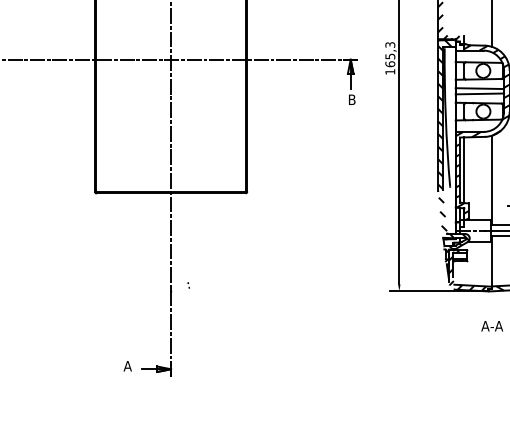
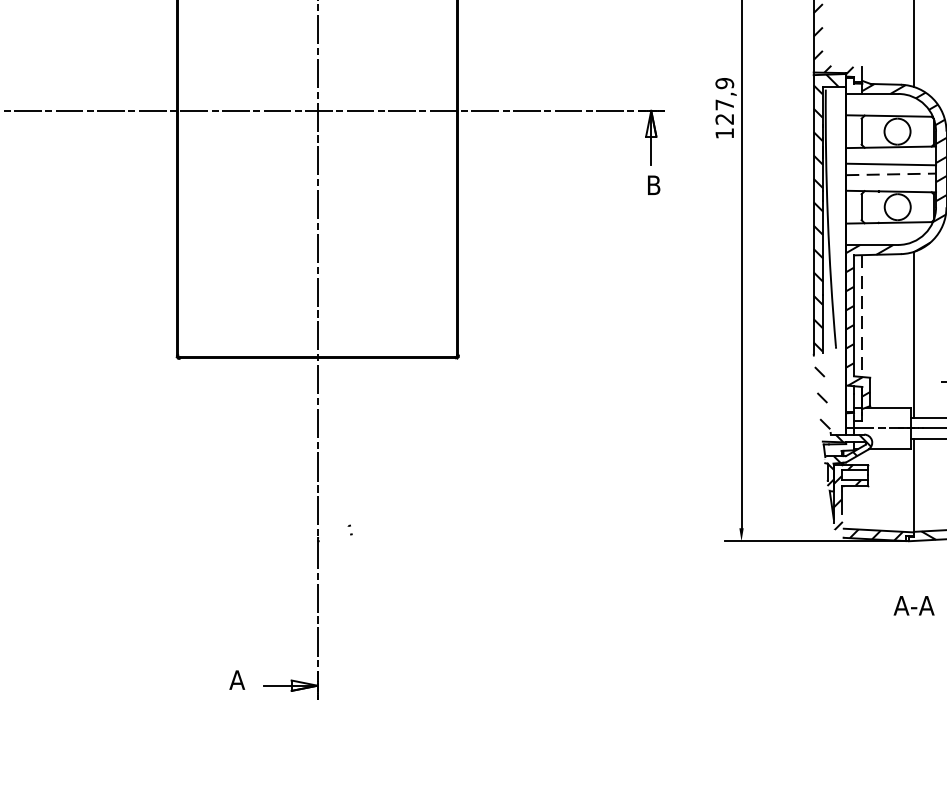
text: (390, 54) -> (725, 101), 165,3 -> 127,9
line: (480, 93) -> (892, 173), solid -> dashed
line: (464, 170) -> (862, 316), solid -> dashed

